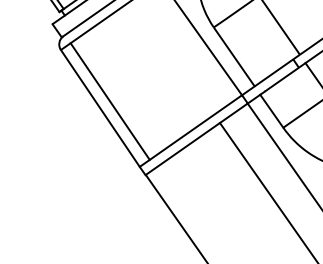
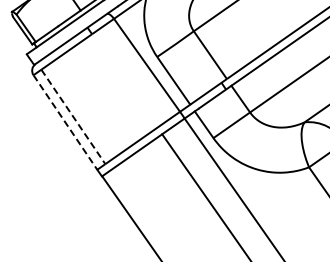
line: (110, 102) -> (73, 117), solid -> dashed
line: (100, 108) -> (65, 122), solid -> dashed

